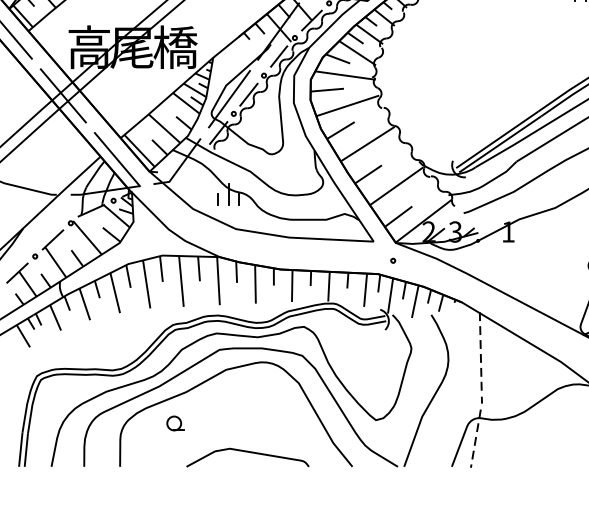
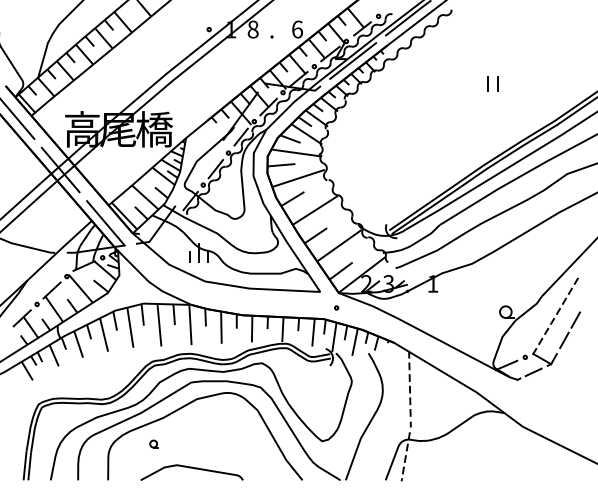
line: (229, 98) -> (199, 172), removed
part: (174, 422) -> (153, 443), size x0.6
curve: (247, 452) -> (191, 468), moved

